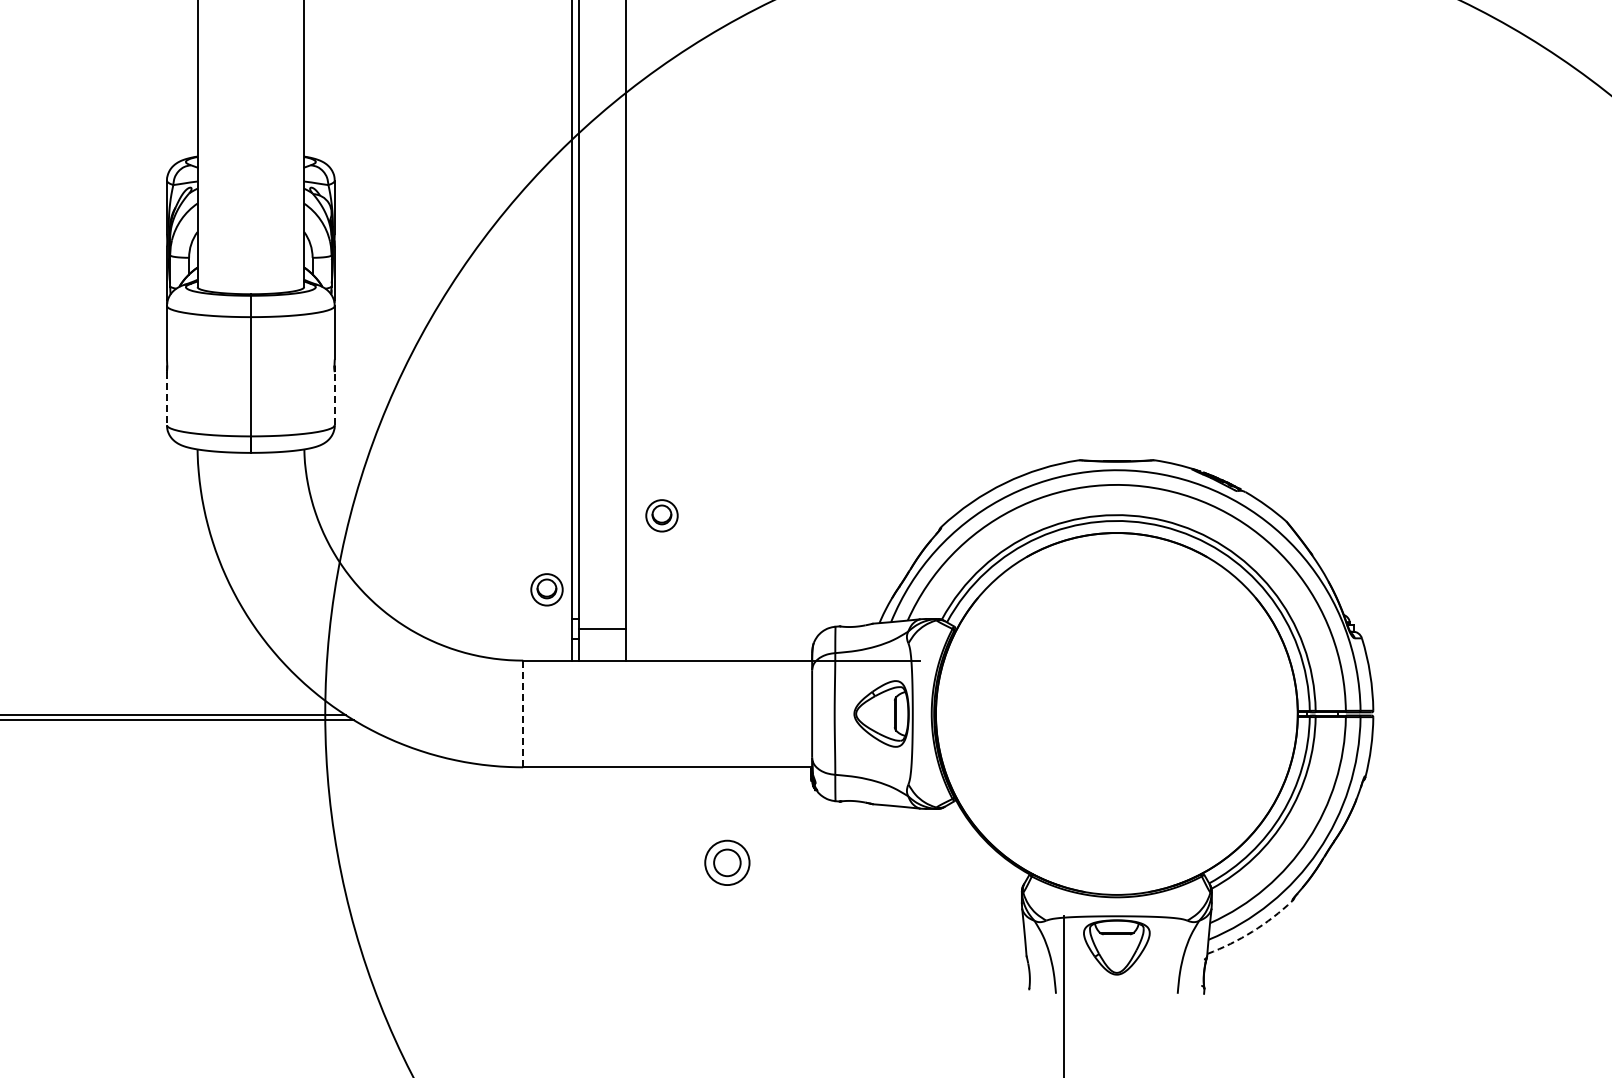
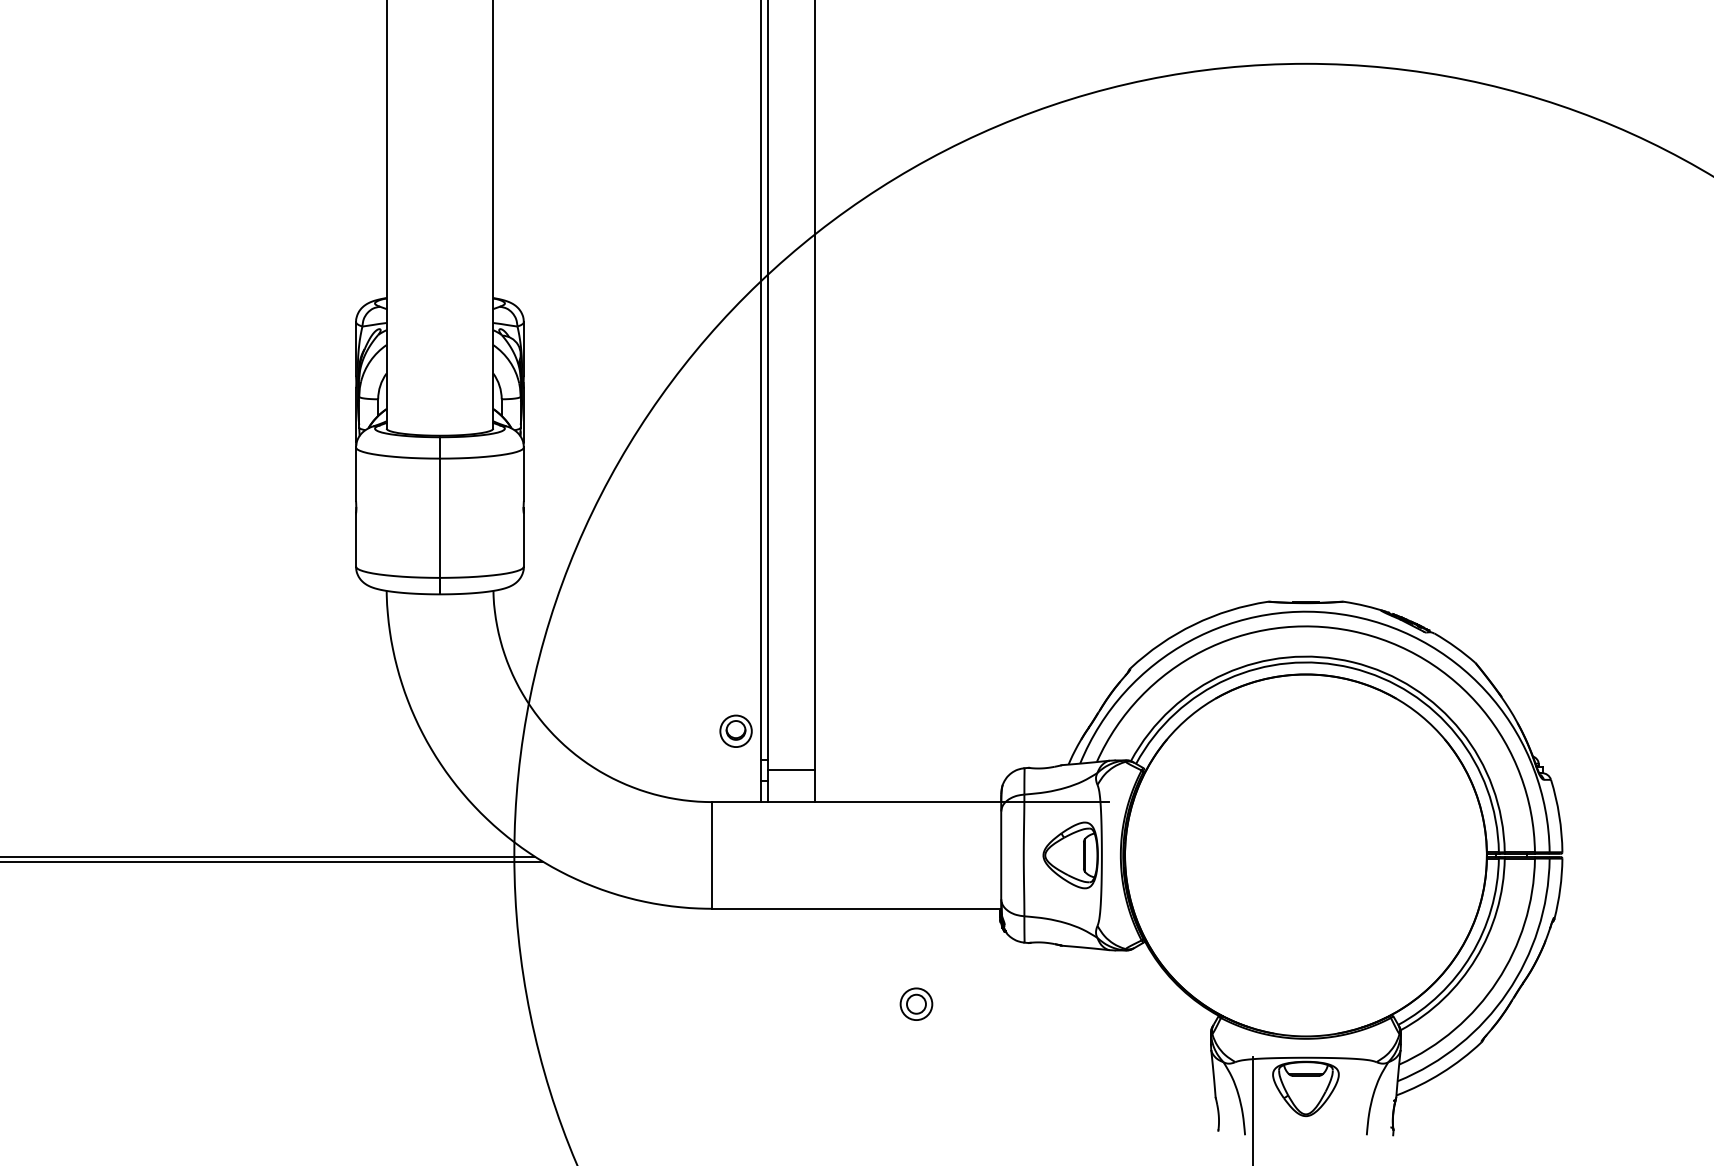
line: (167, 399) -> (356, 540), dashed -> solid
line: (334, 399) -> (523, 540), dashed -> solid
part: (661, 515) -> (850, 656), removed
line: (523, 713) -> (712, 854), dashed -> solid
part: (727, 862) -> (916, 1003), size x0.71
arc: (1252, 932) -> (1441, 1073), dashed -> solid

